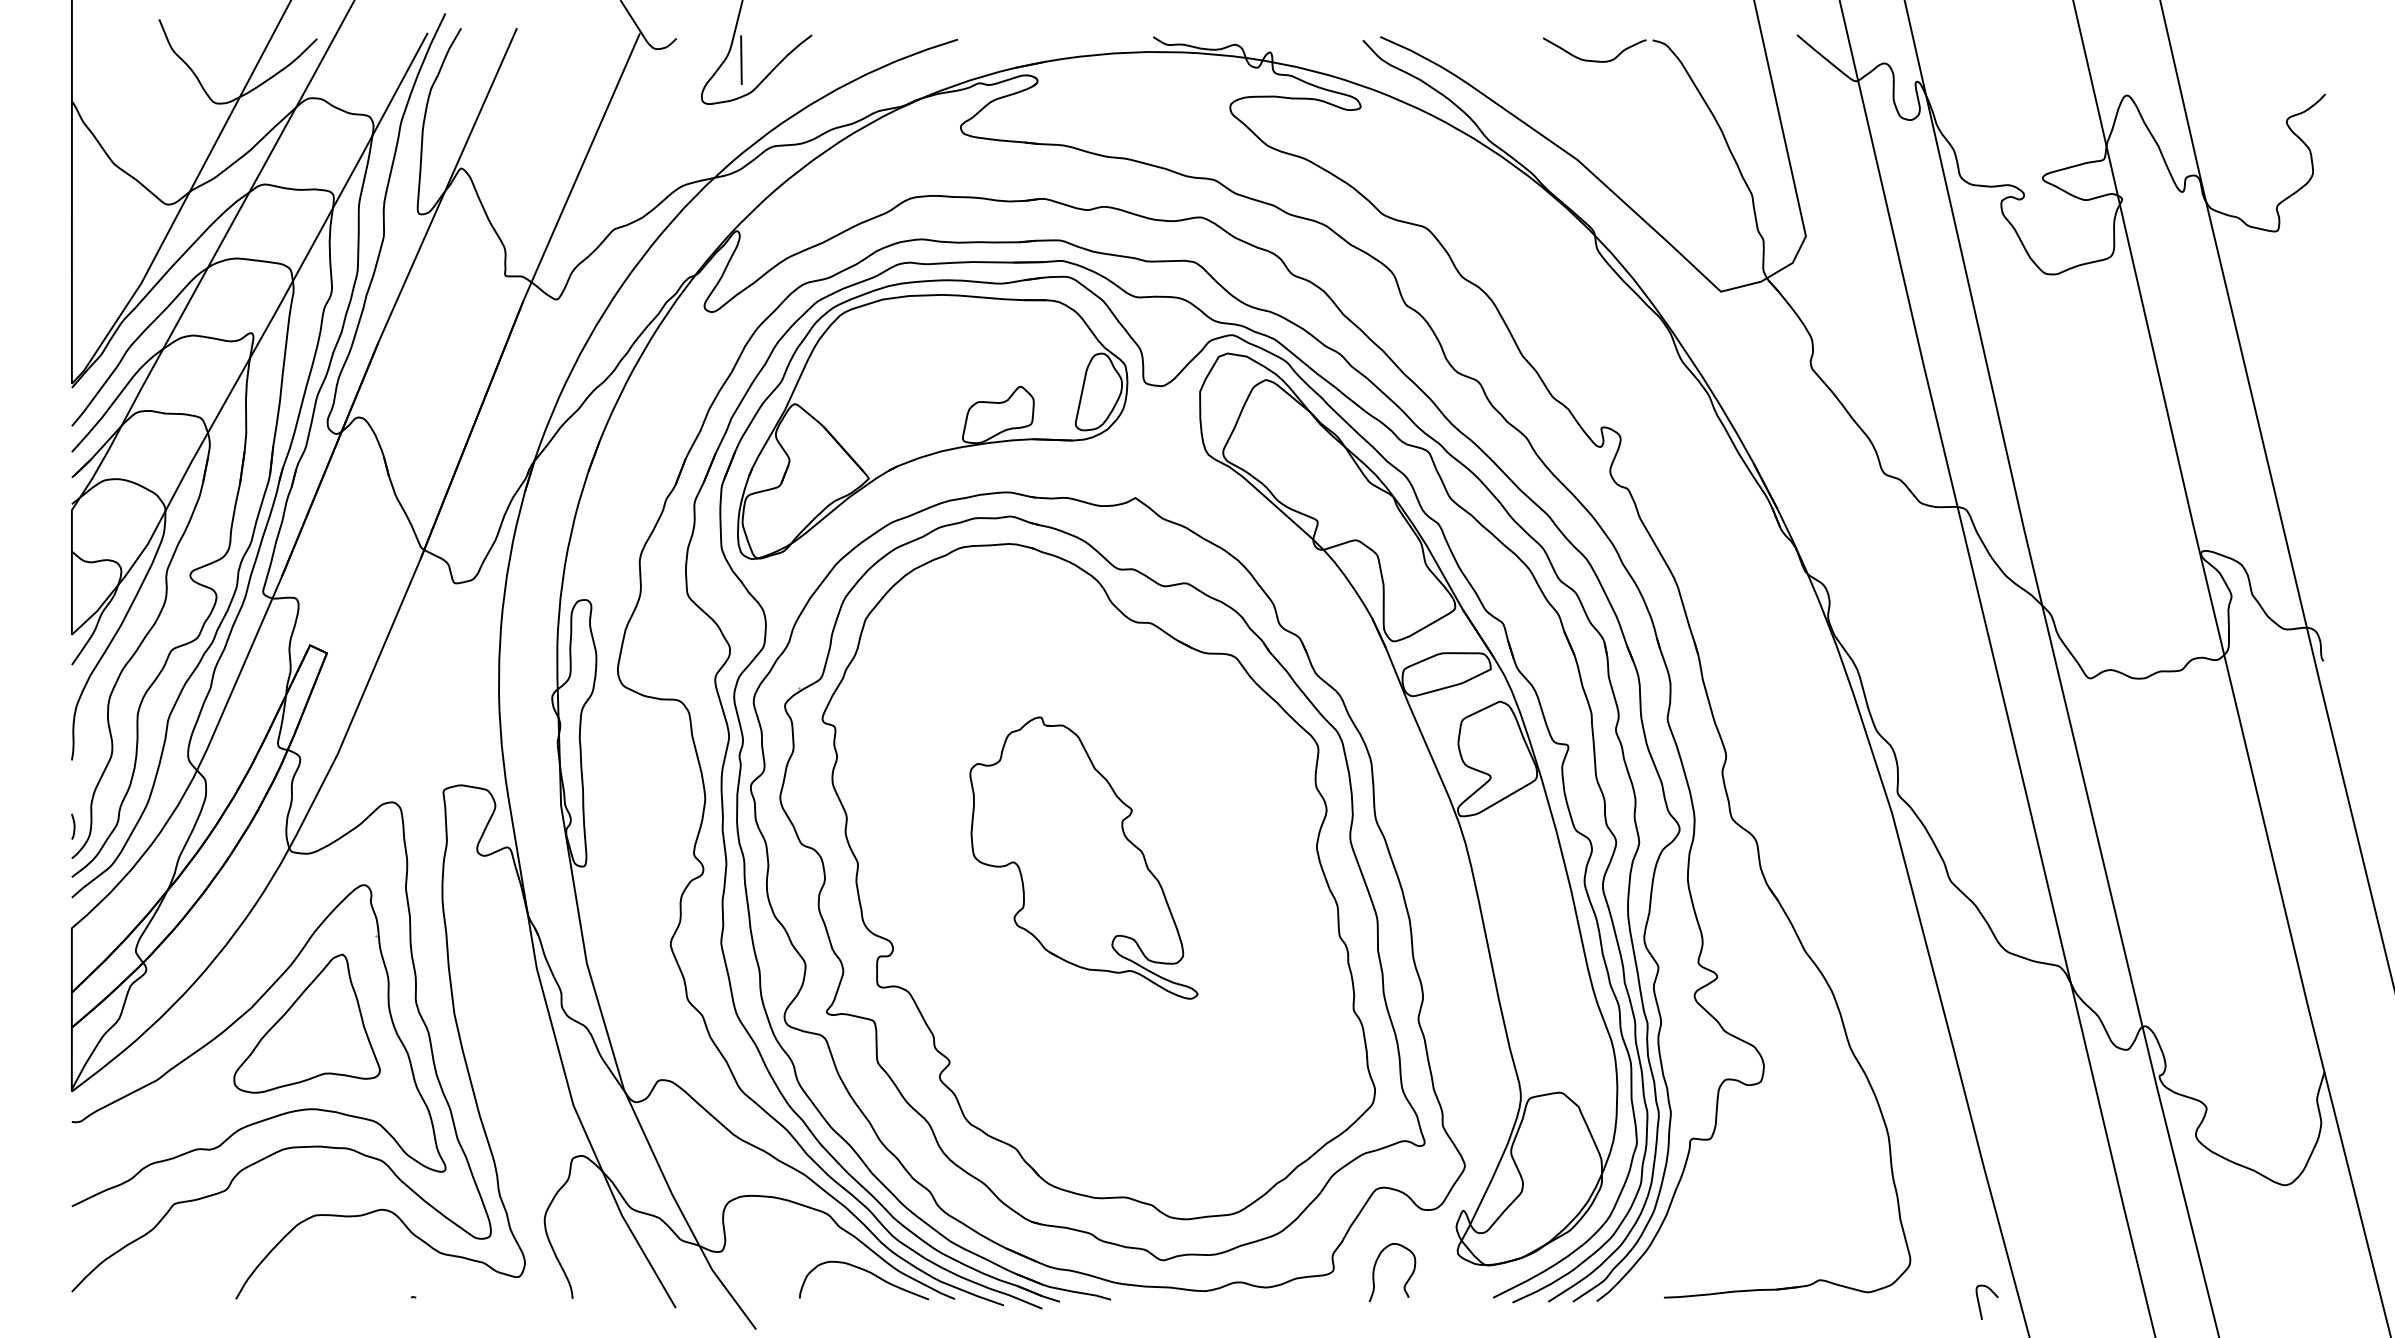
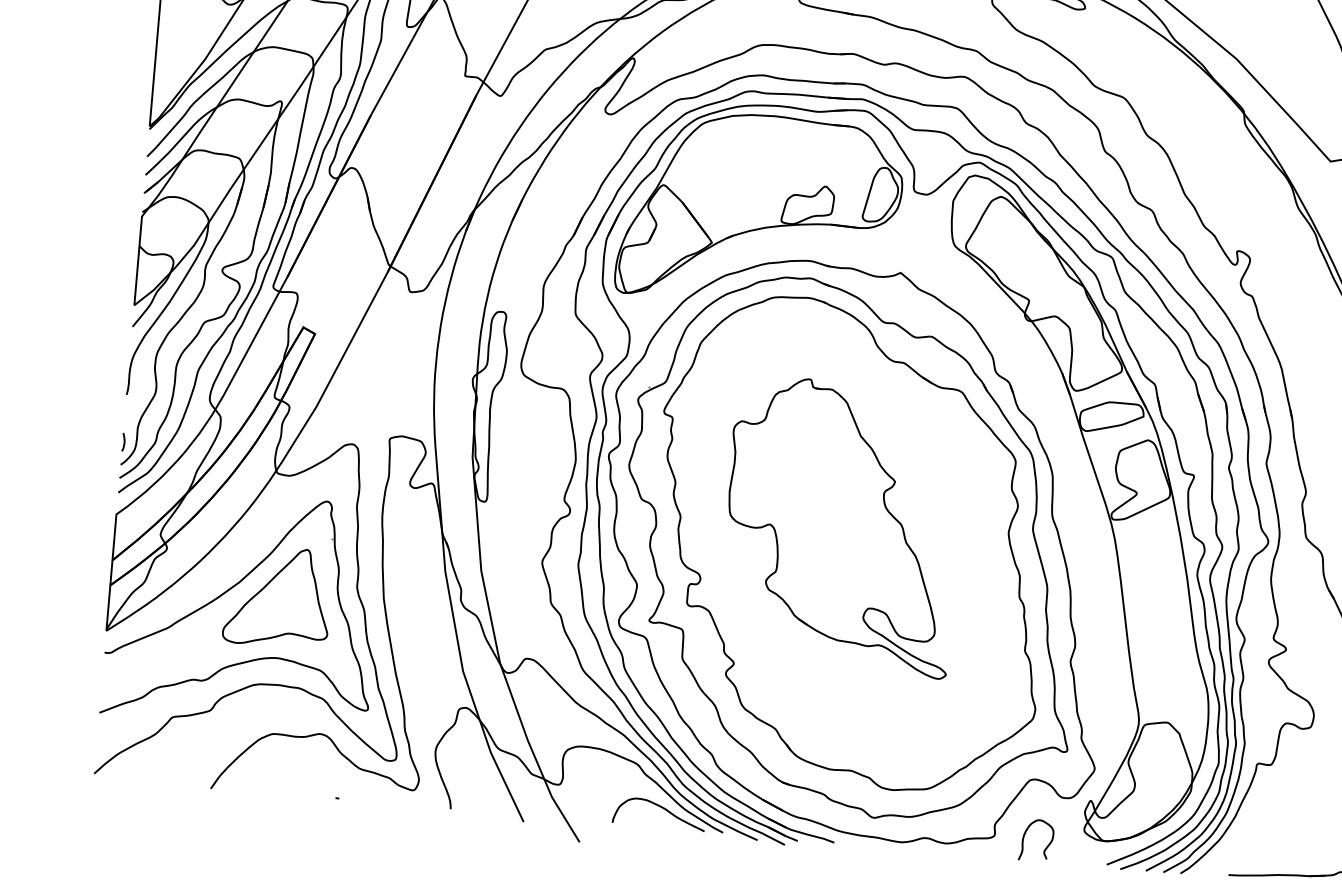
part: (1083, 857) -> (841, 525), size x1.43

